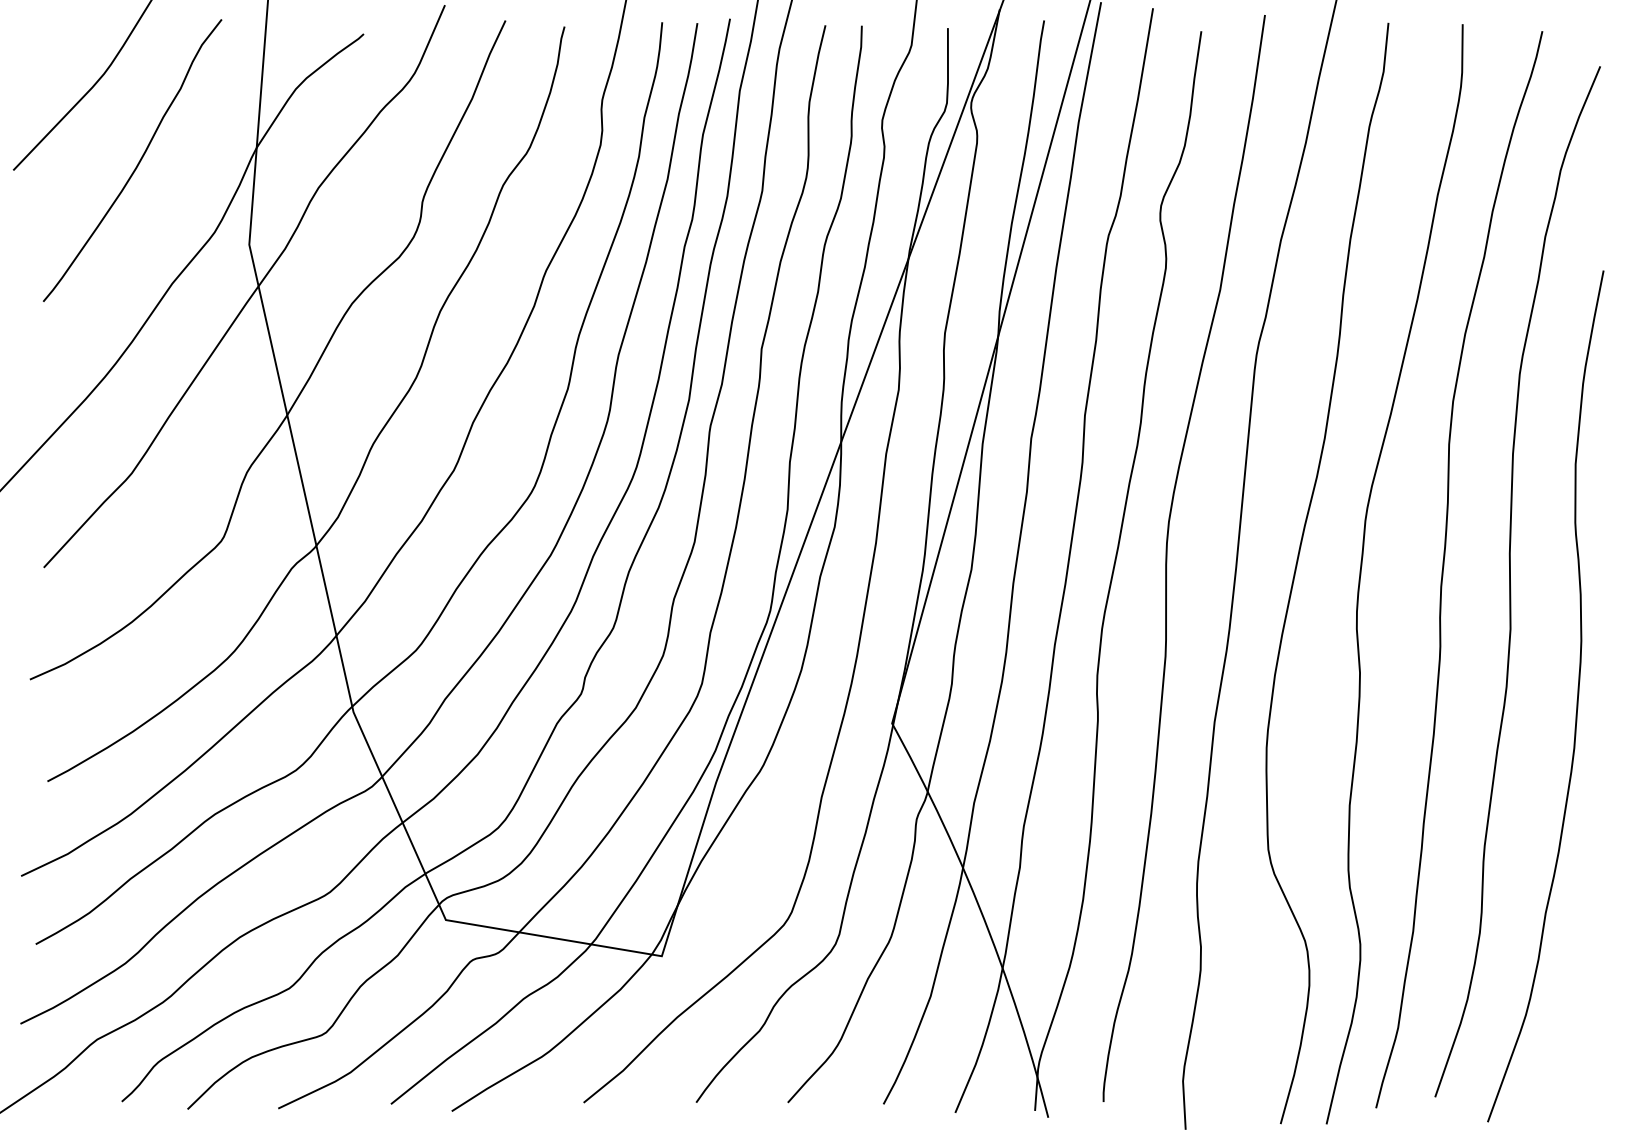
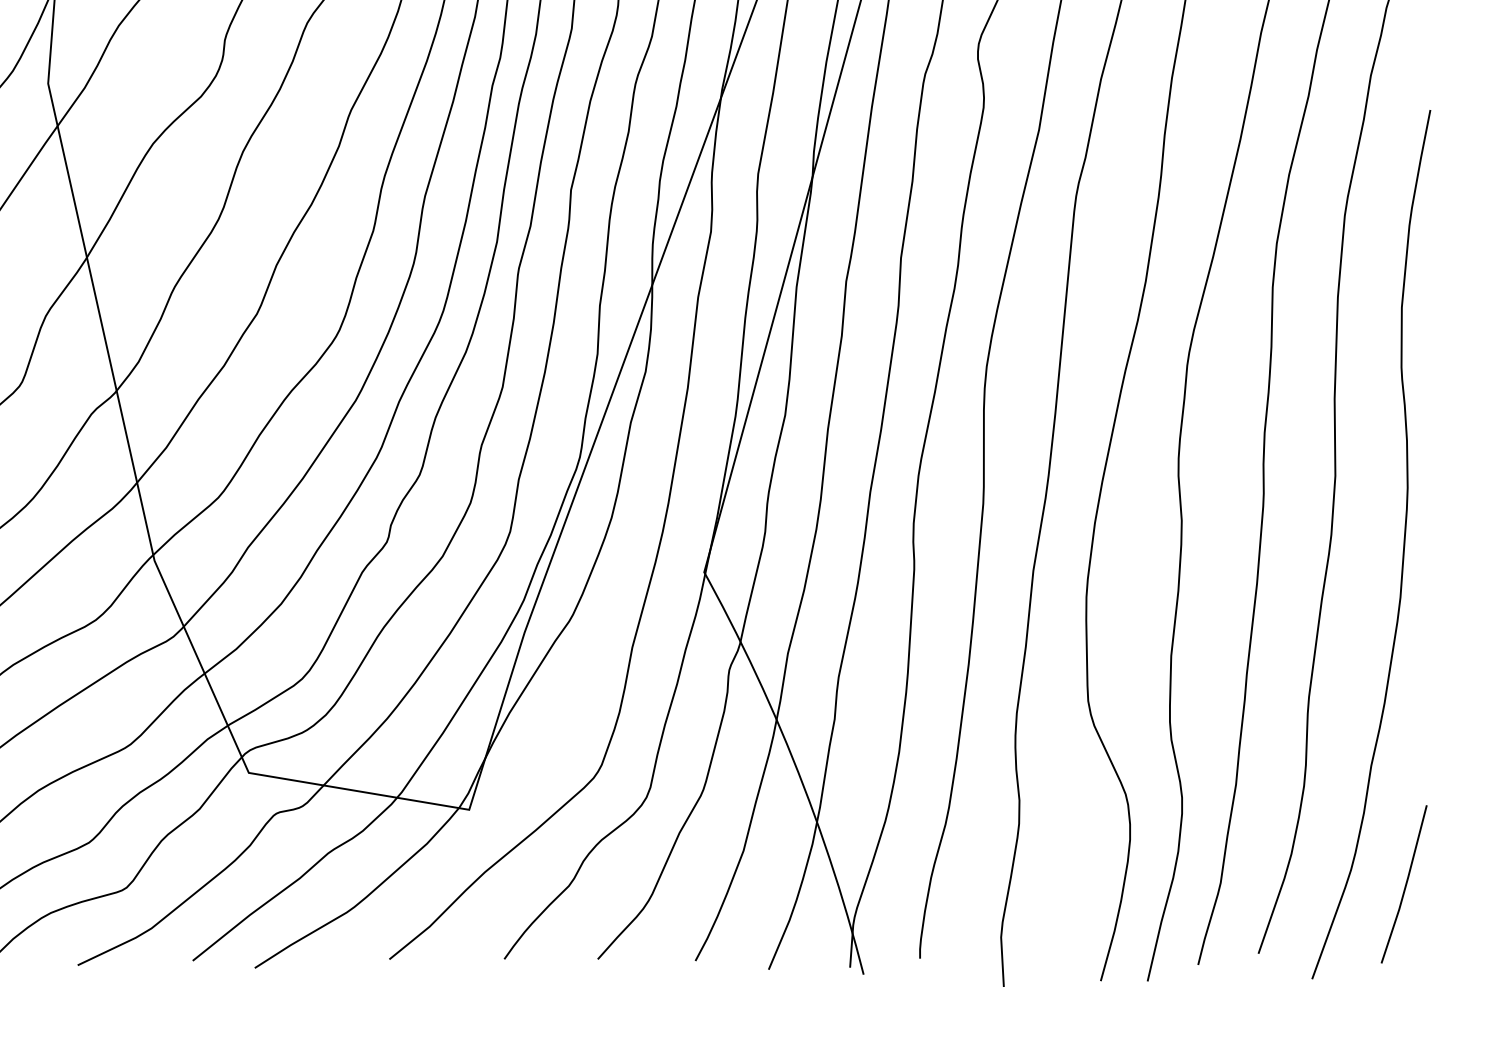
line: (1579, 1028) -> (1405, 883), added

